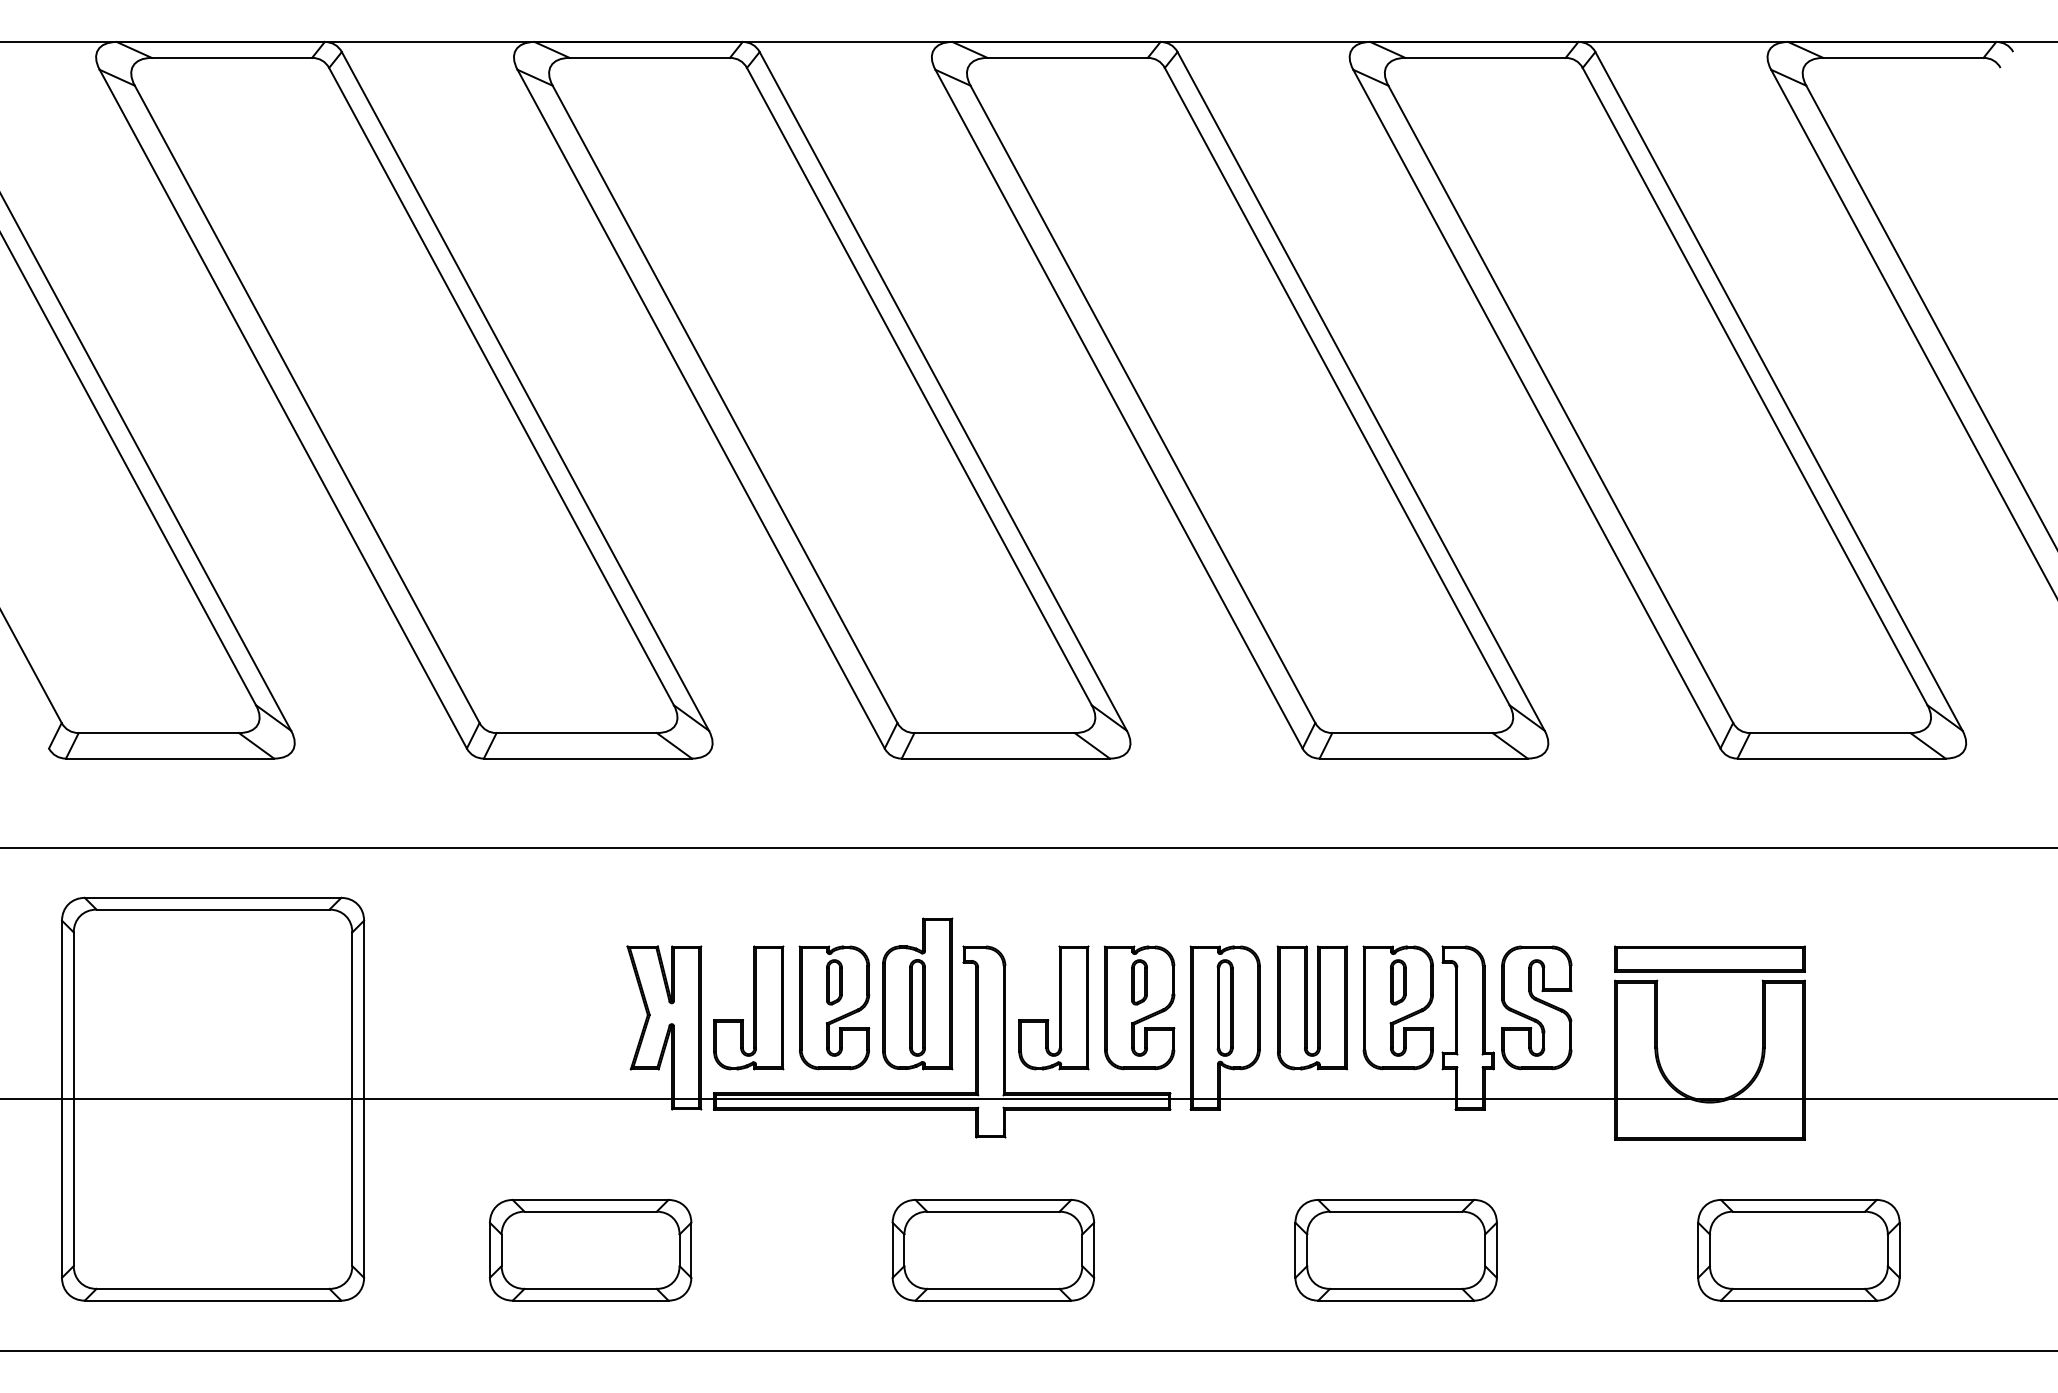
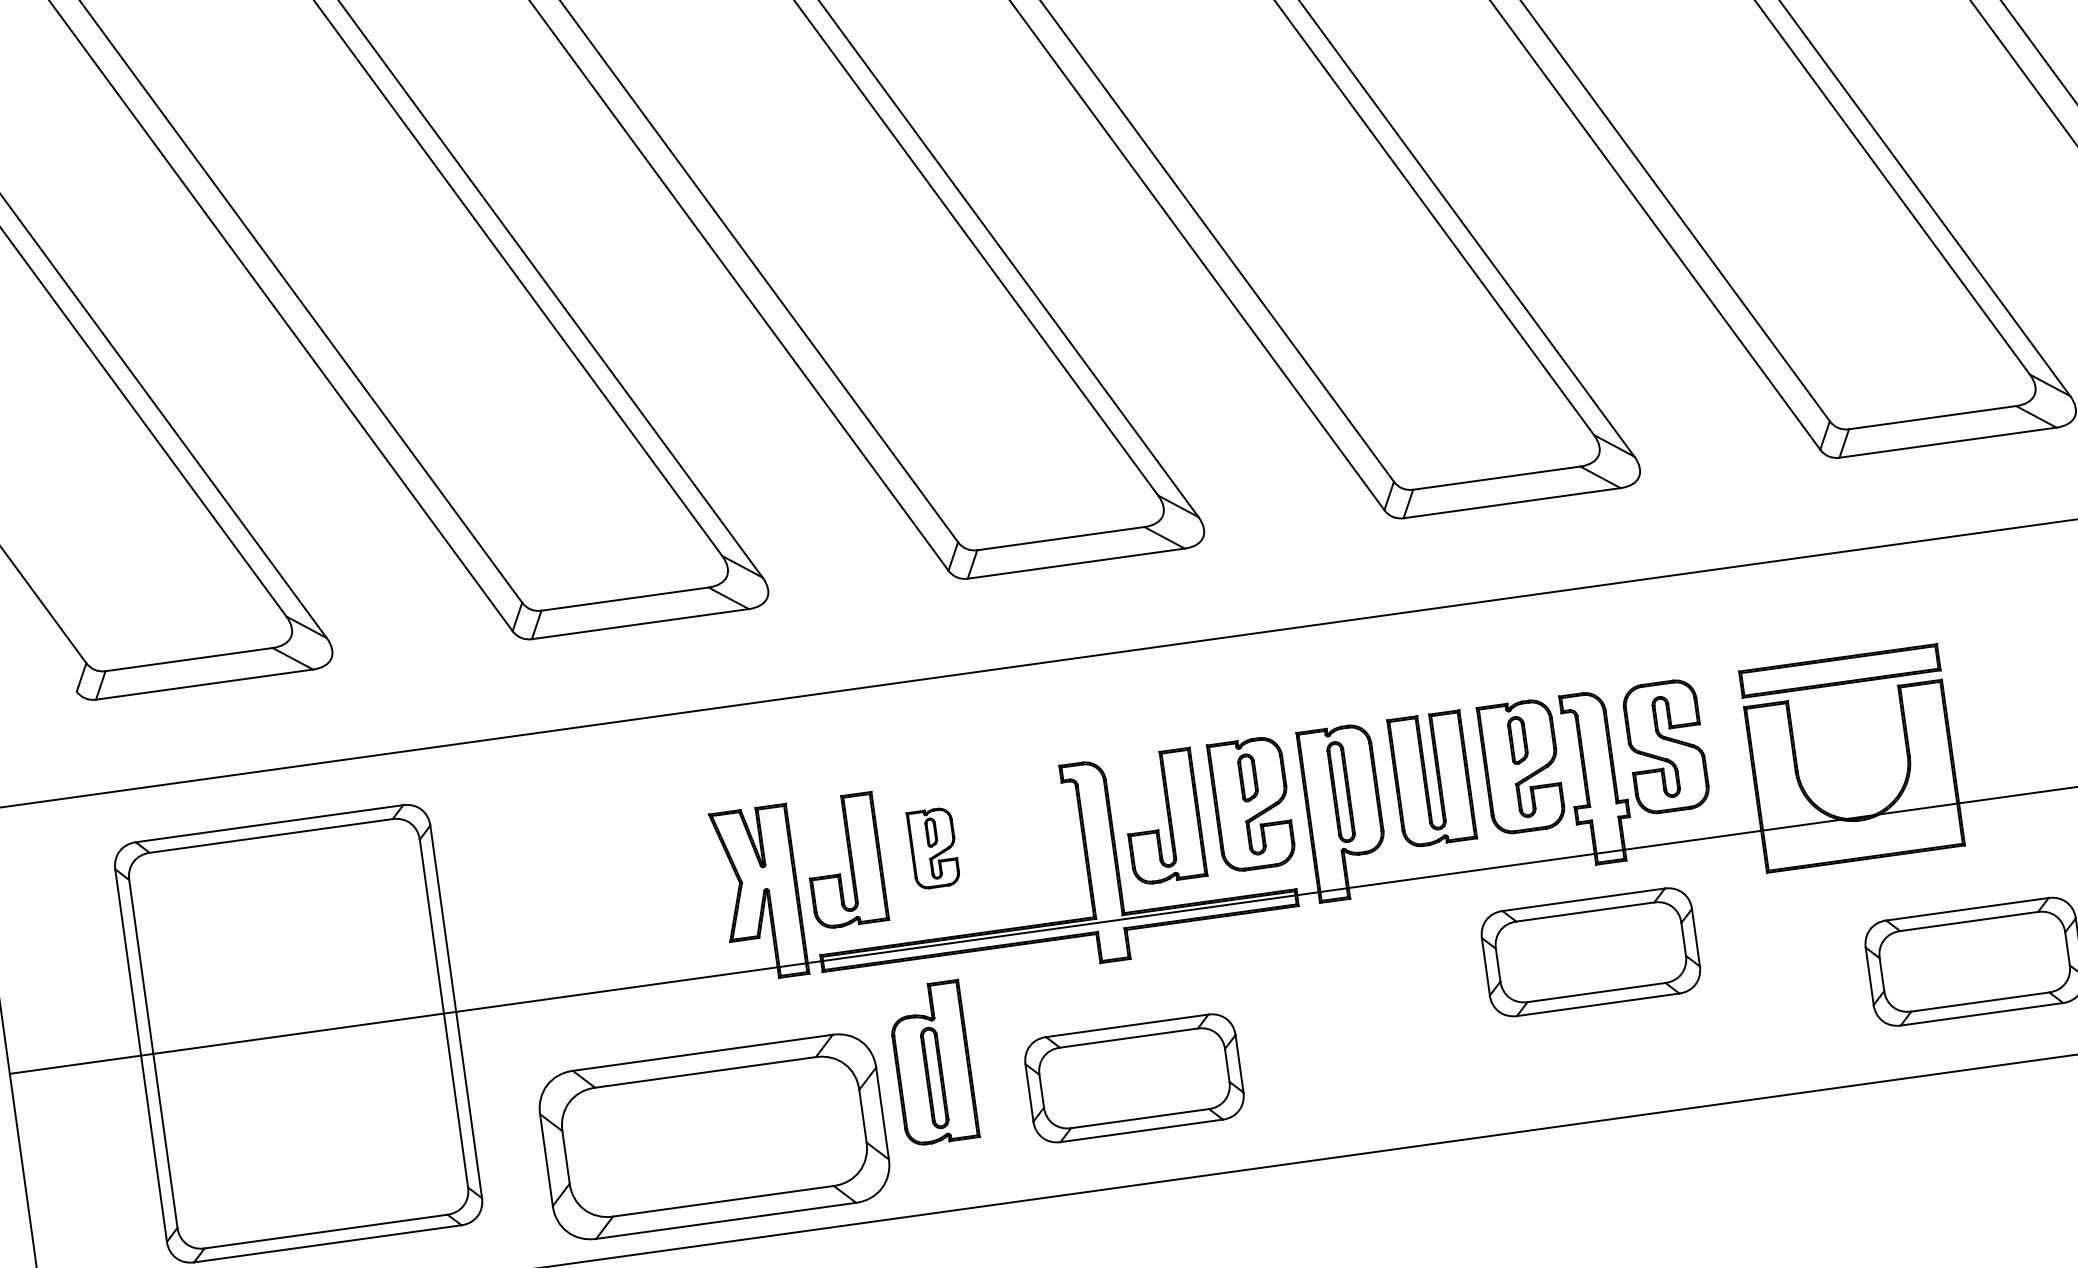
part: (917, 993) -> (932, 1063), moved
part: (834, 1007) -> (933, 848), size x0.6
part: (590, 1249) -> (714, 1135), size x1.6
part: (1395, 1249) -> (1590, 951), moved

